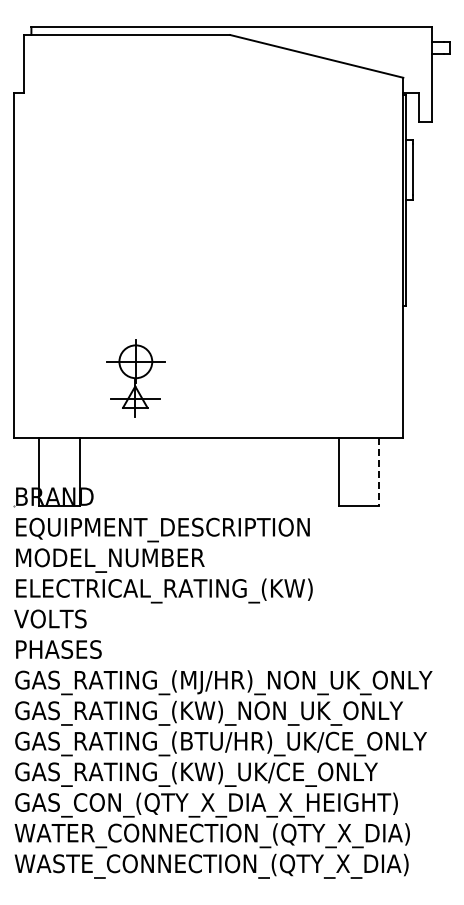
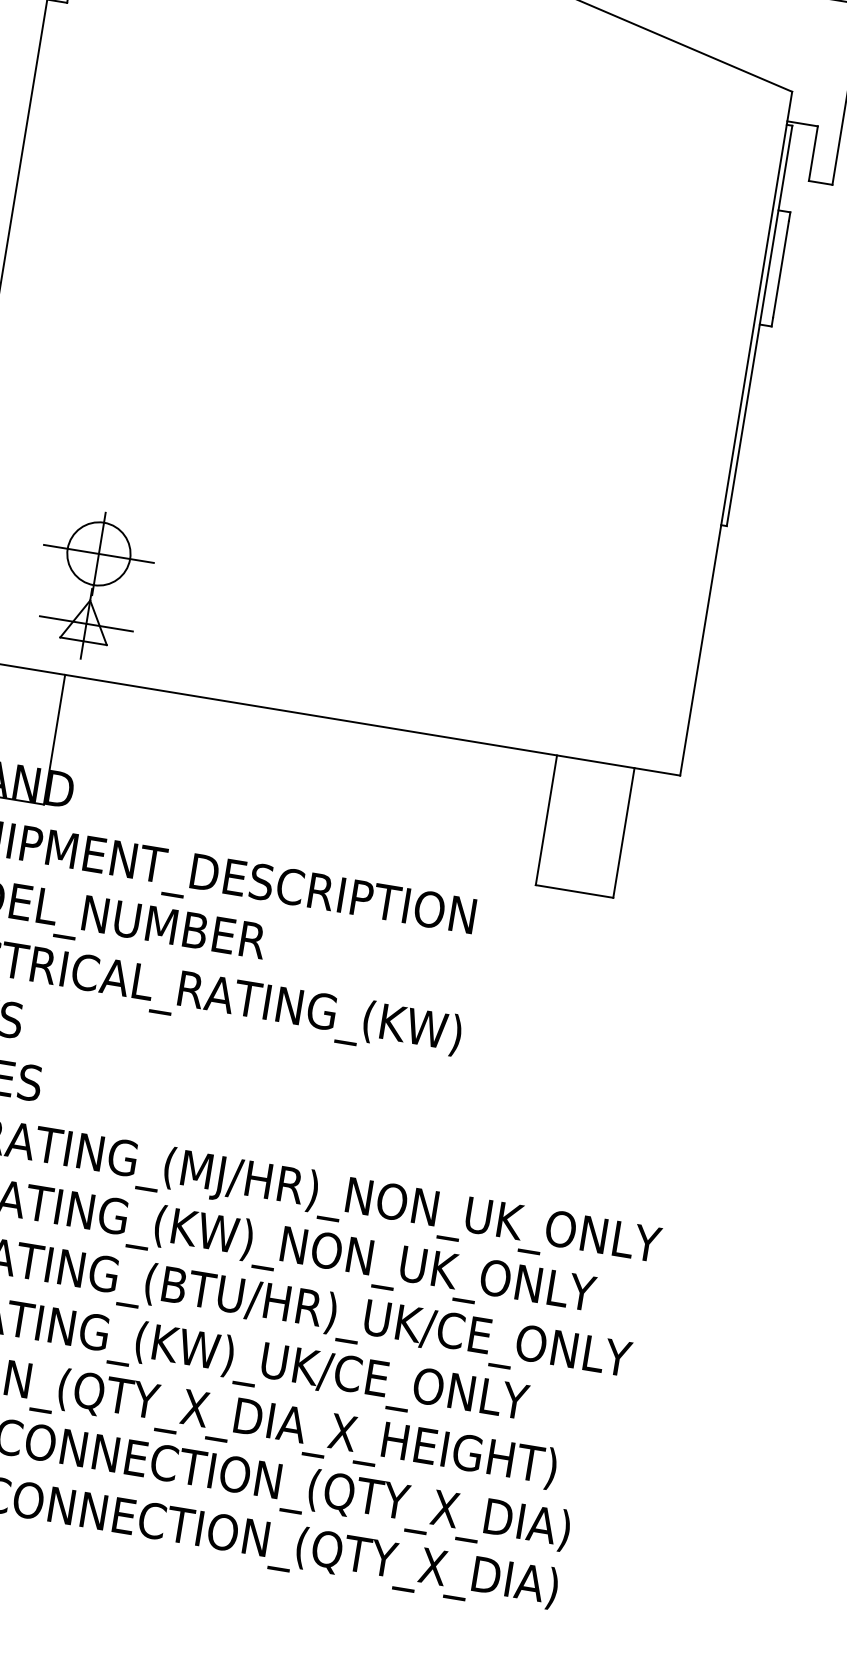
part: (135, 378) -> (93, 585), moved
line: (379, 472) -> (624, 834), dashed -> solid

